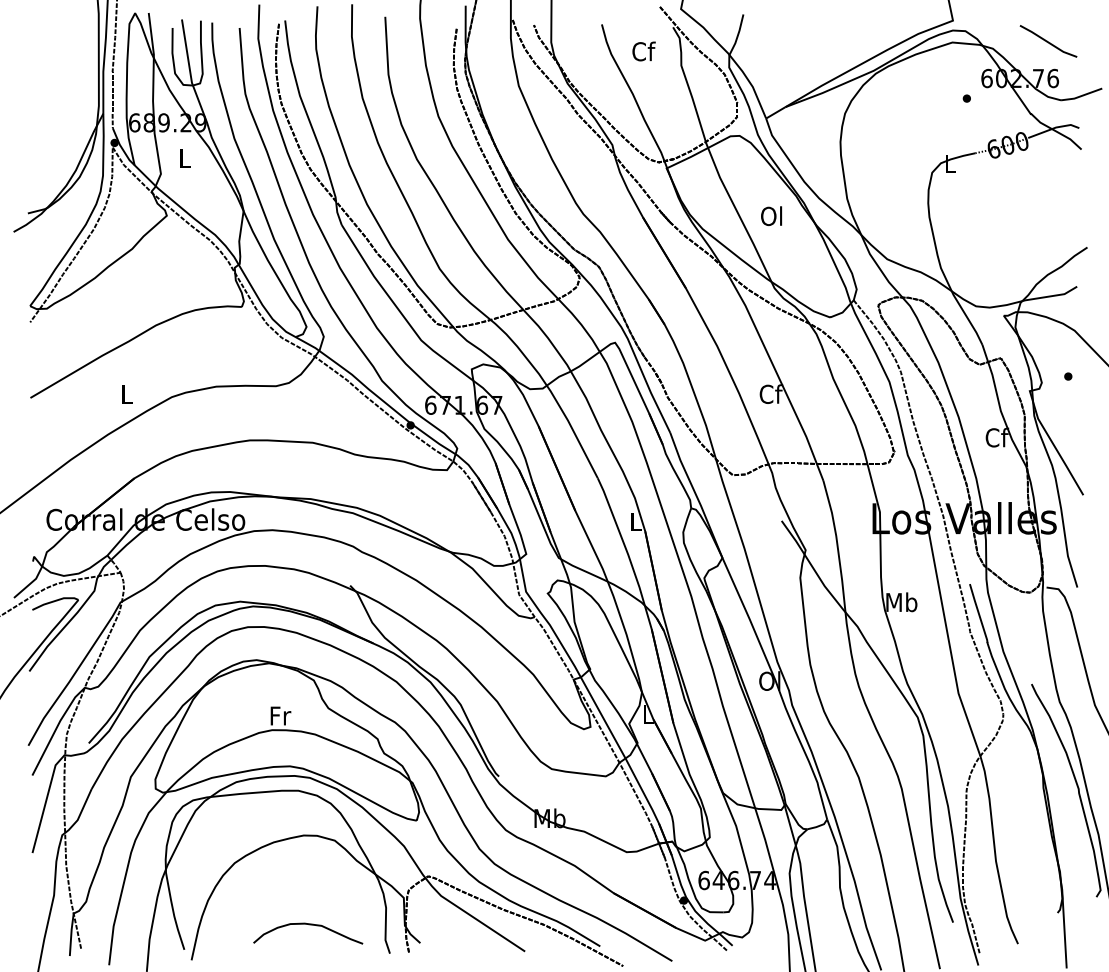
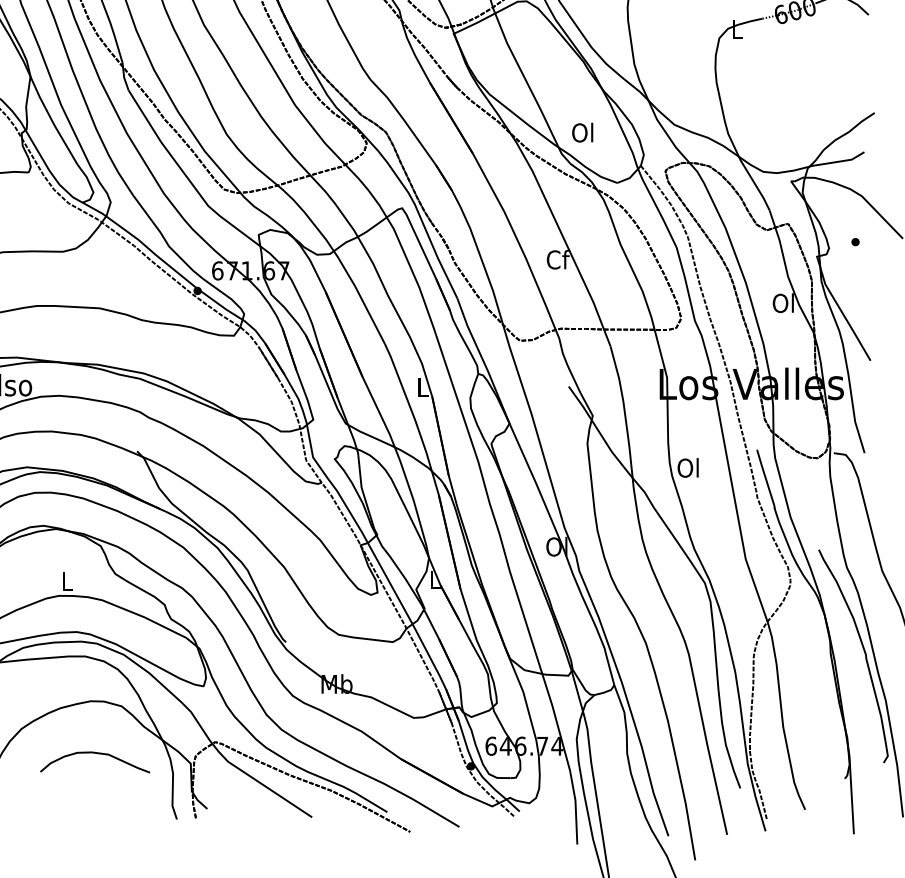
text: (771, 216) -> (582, 133), moved
text: (997, 437) -> (784, 303), Cf -> Ol
text: (901, 602) -> (688, 468), Mb -> Ol
text: (280, 715) -> (67, 581), Fr -> L
curve: (309, 925) -> (96, 754), moved

